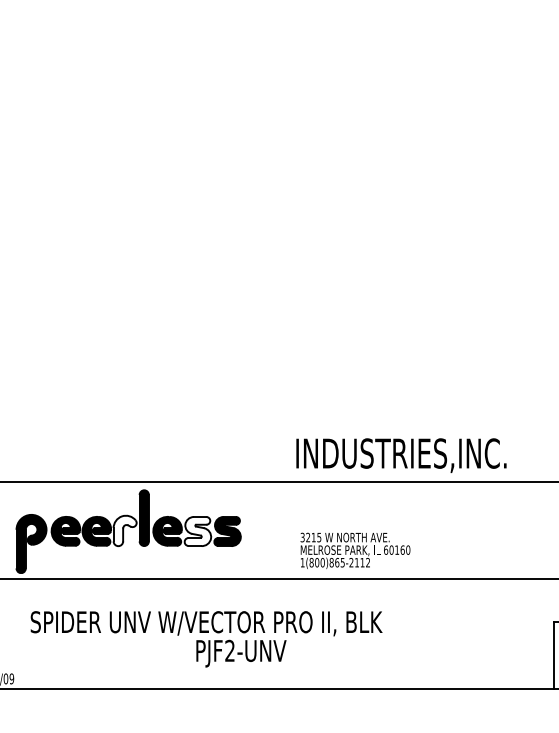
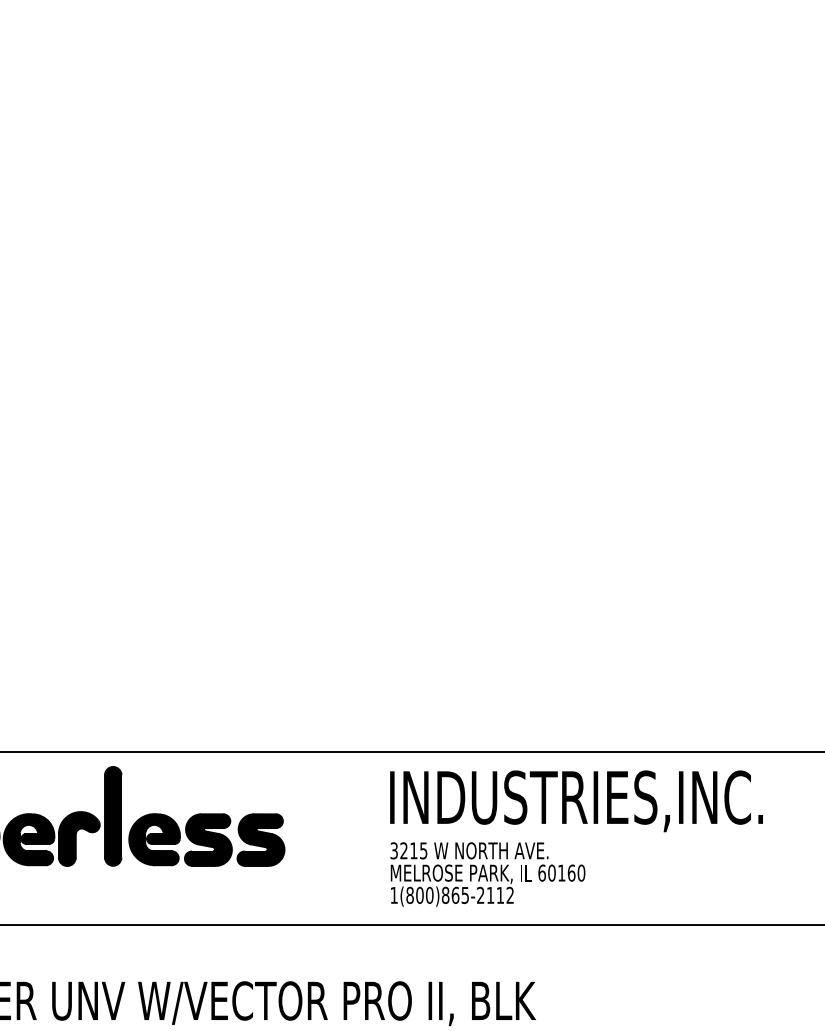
text: (401, 455) -> (576, 801), moved
fill: (124, 530) -> (78, 838), added
fill: (197, 531) -> (207, 840), added

